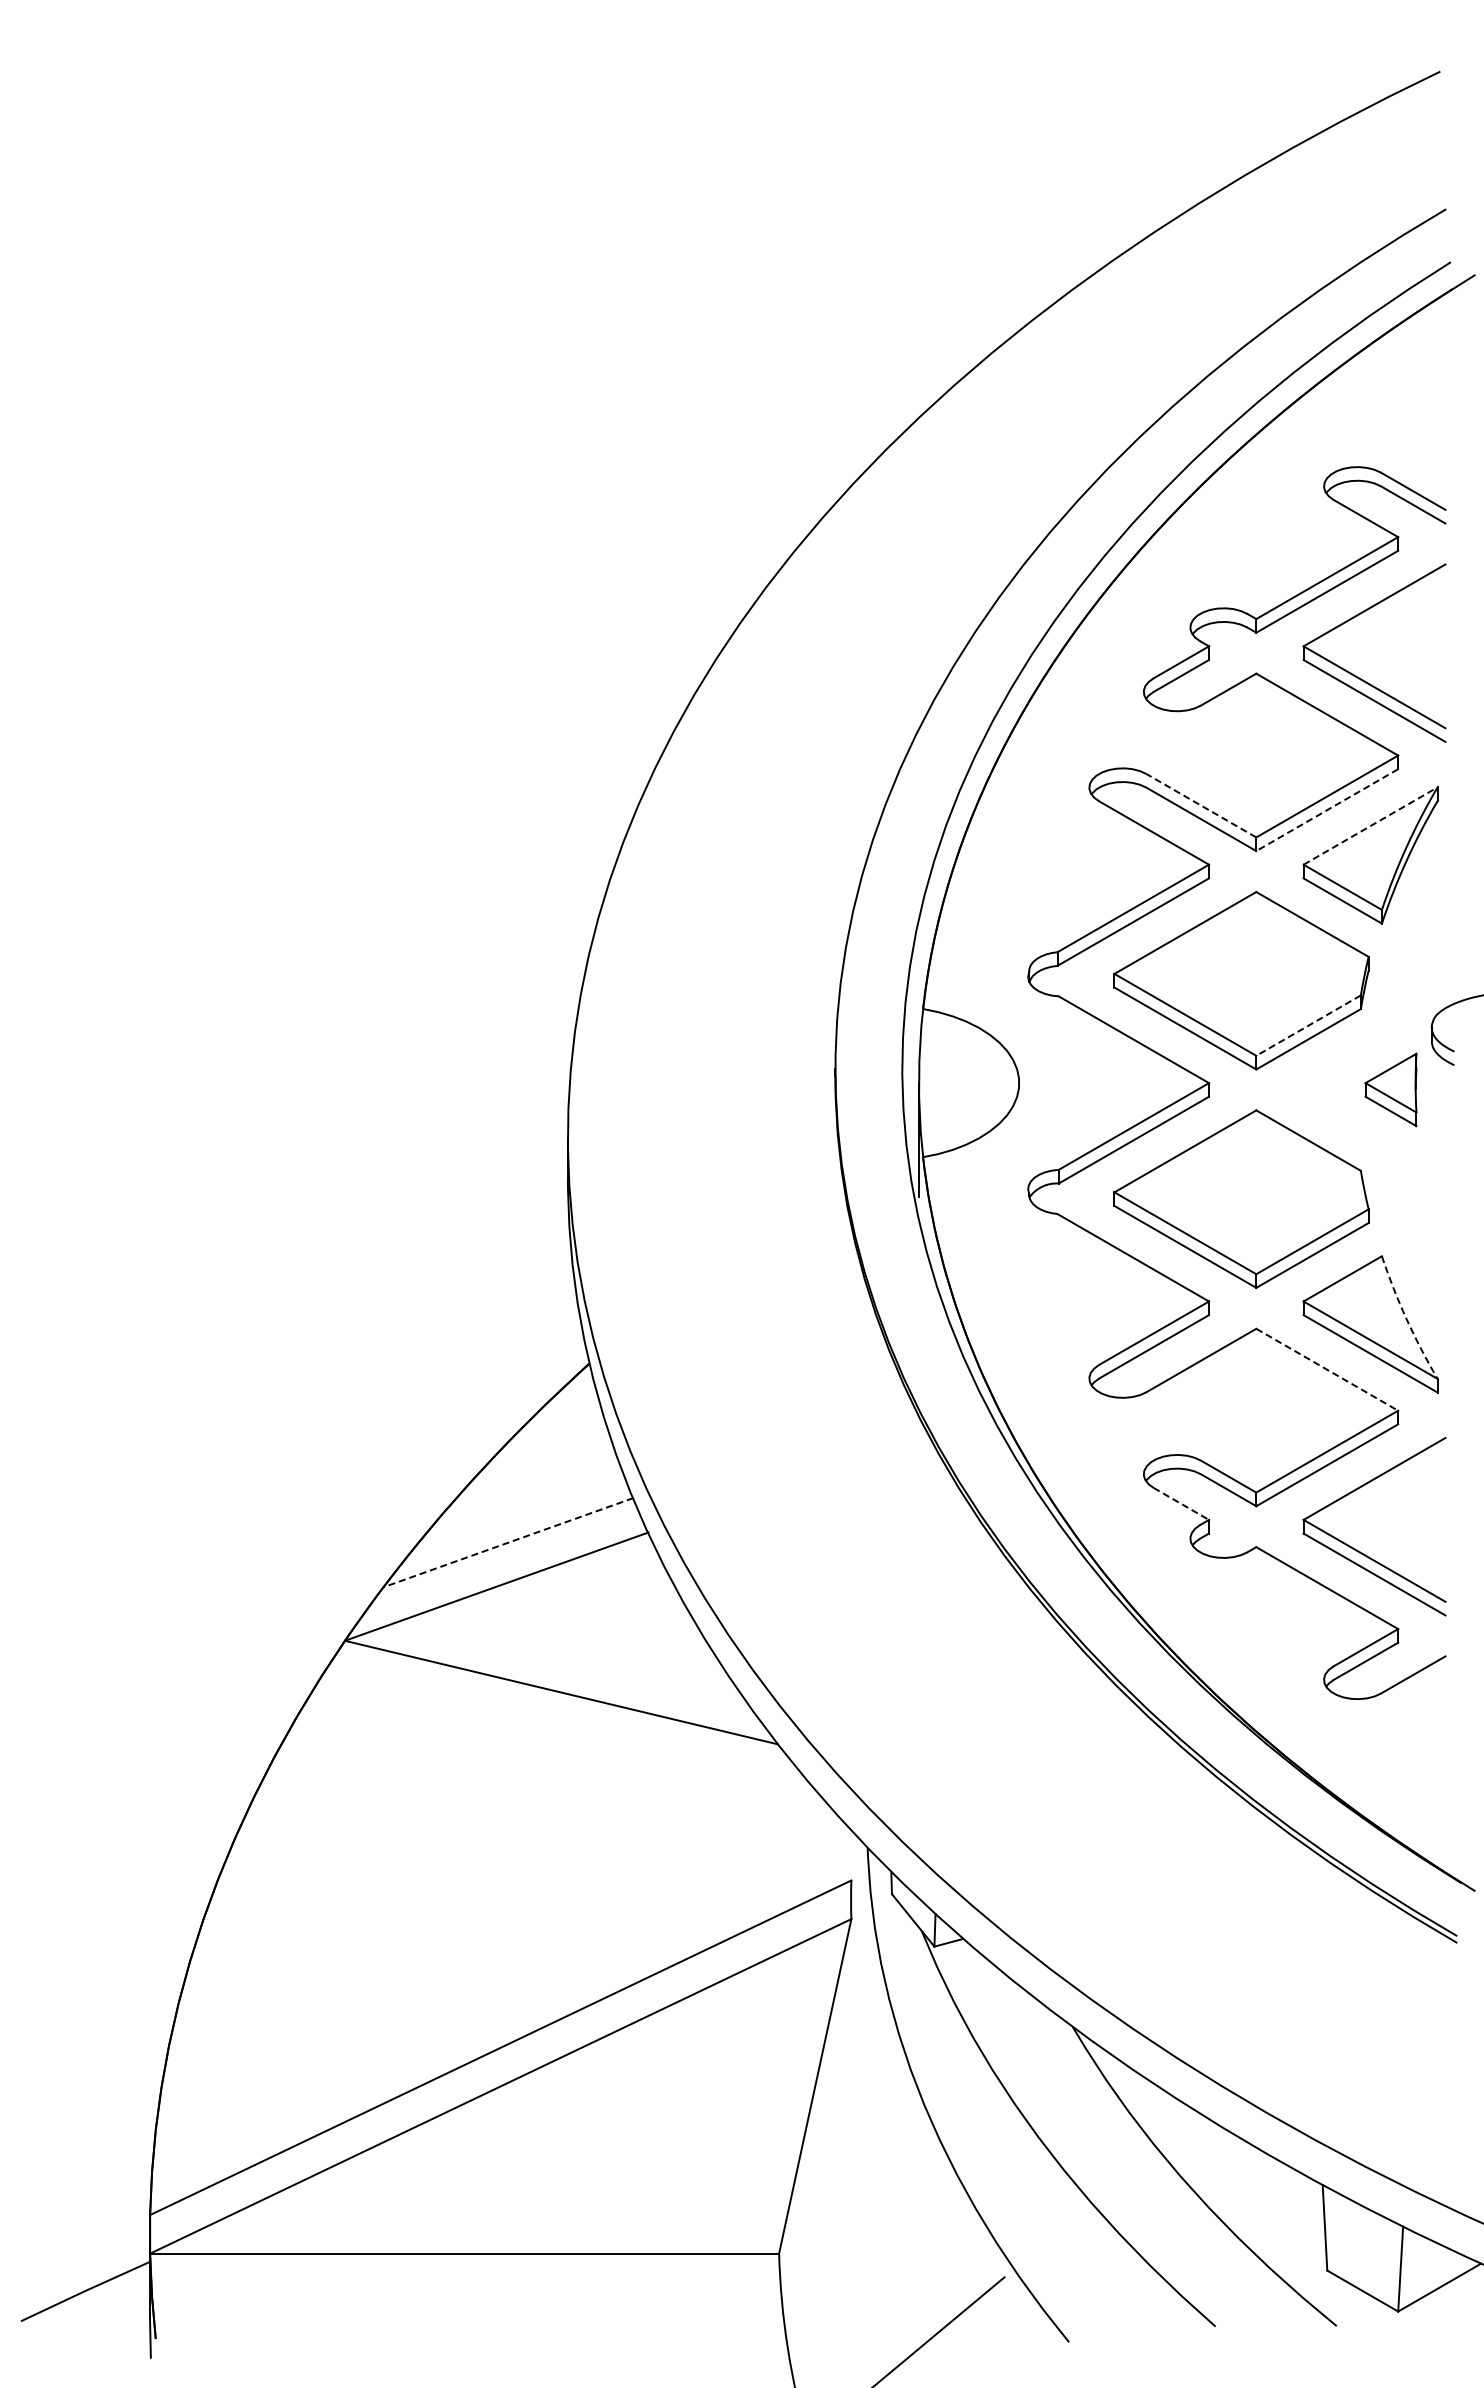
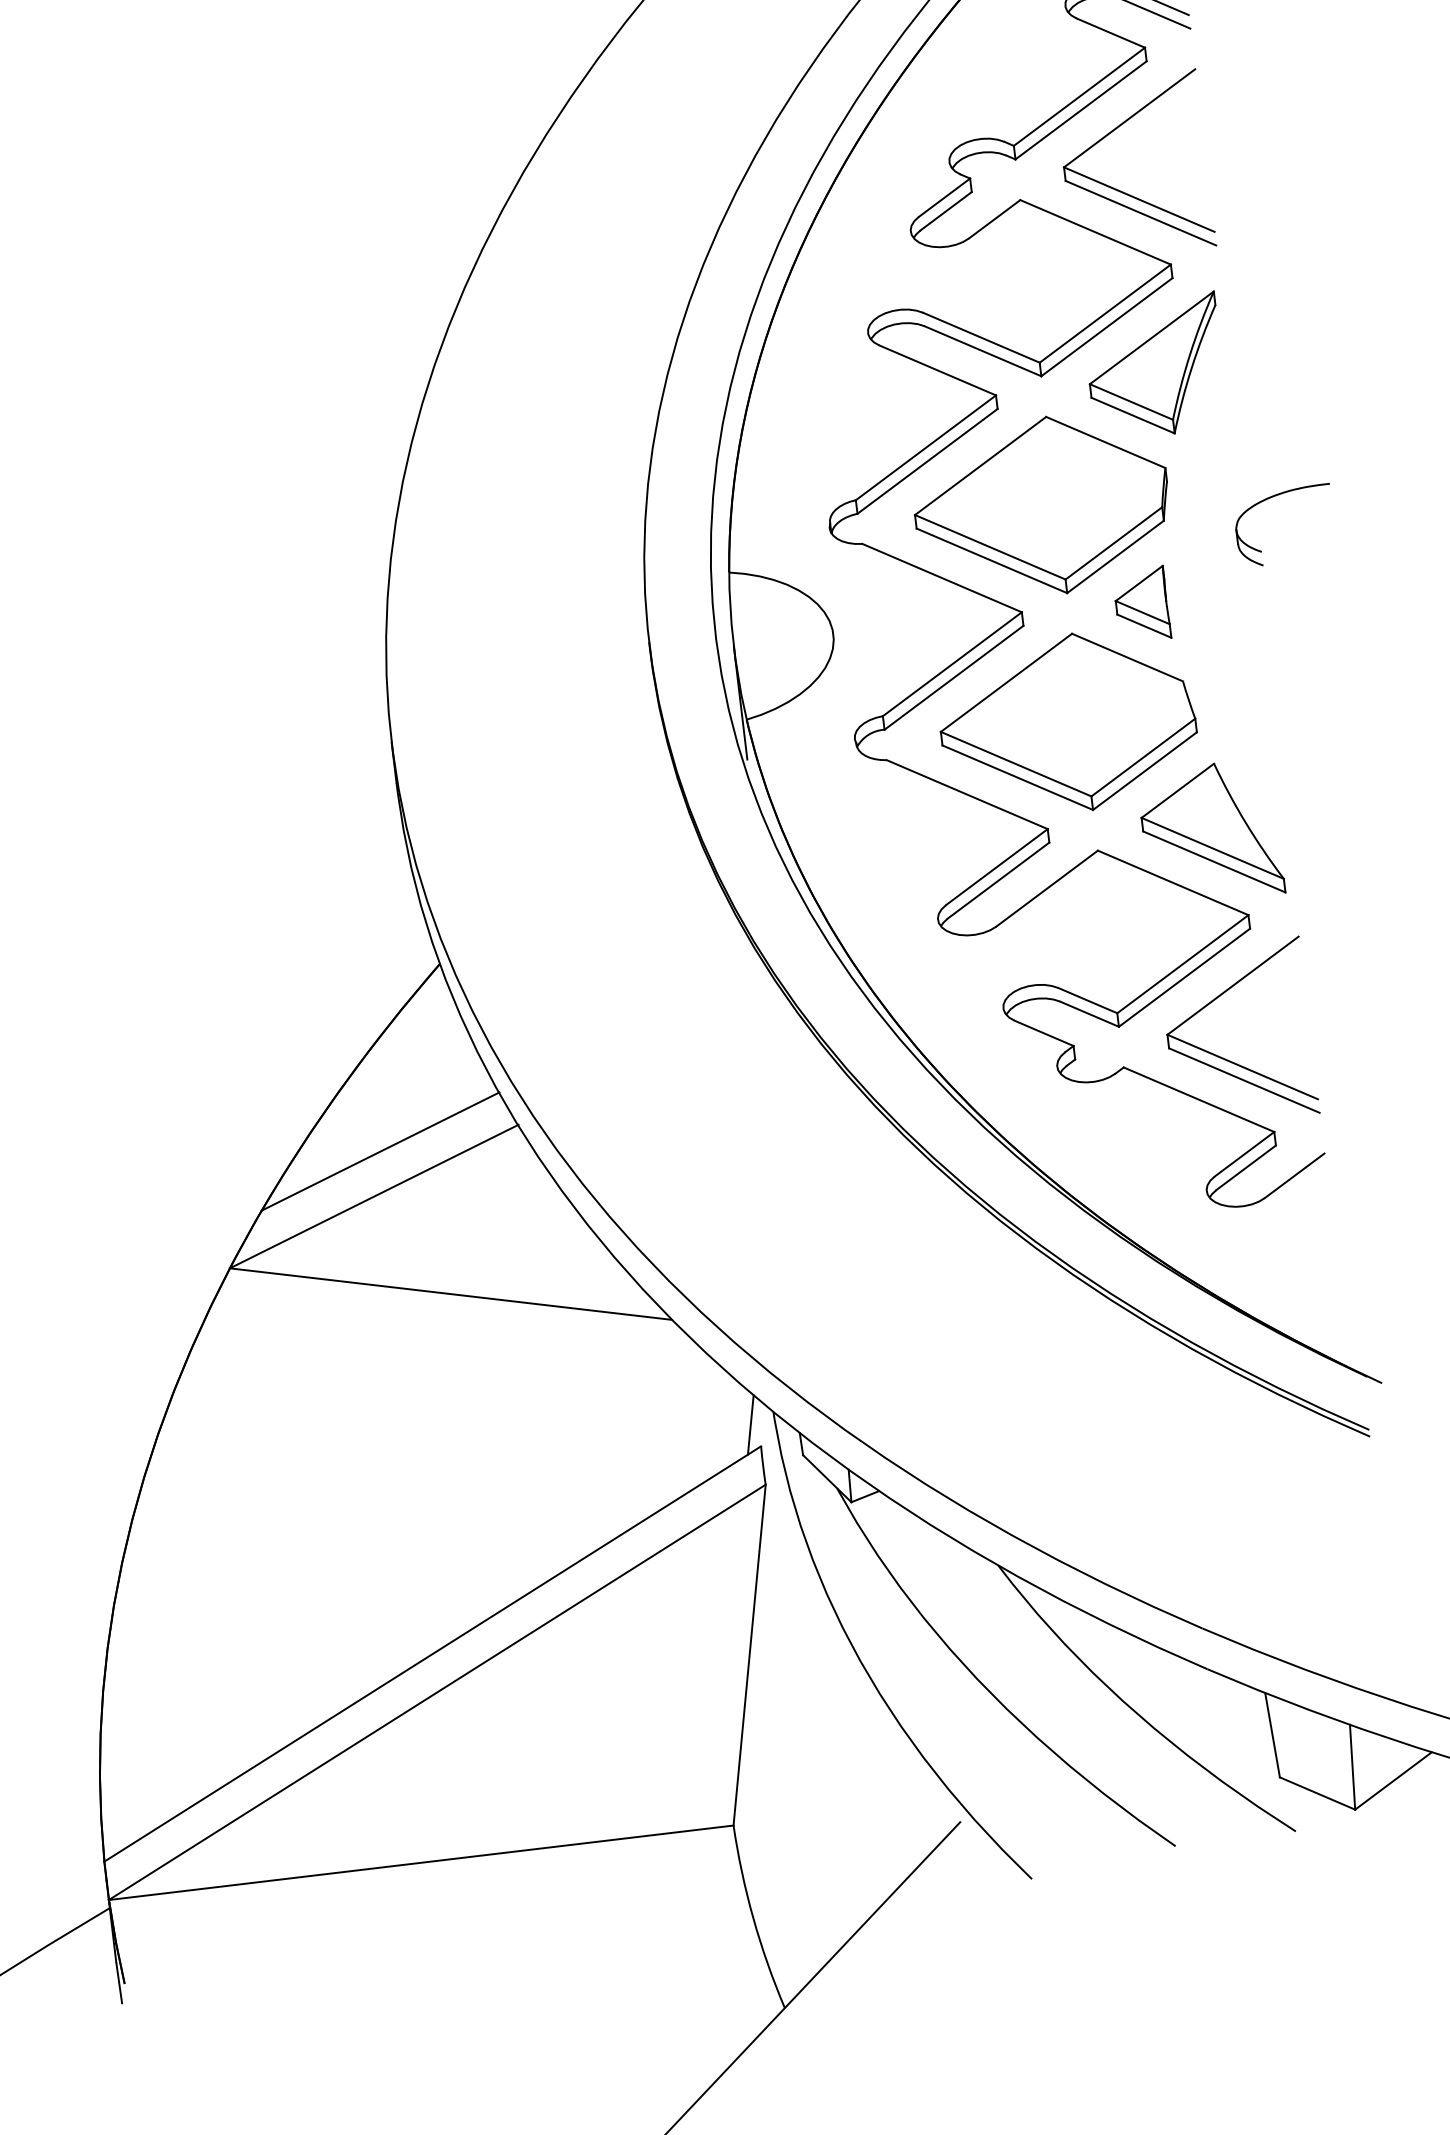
line: (1200, 805) -> (980, 337), dashed -> solid
line: (1327, 810) -> (1107, 327), dashed -> solid
line: (1371, 825) -> (1152, 337), dashed -> solid
line: (1308, 1025) -> (1113, 543), dashed -> solid
part: (1390, 1089) -> (1141, 604), moved
arc: (1406, 1319) -> (1245, 823), dashed -> solid
line: (1327, 1369) -> (1173, 882), dashed -> solid
line: (1181, 1504) -> (1044, 1033), dashed -> solid
line: (508, 1542) -> (380, 1151), dashed -> solid
line: (843, 1858) -> (750, 1425), added

